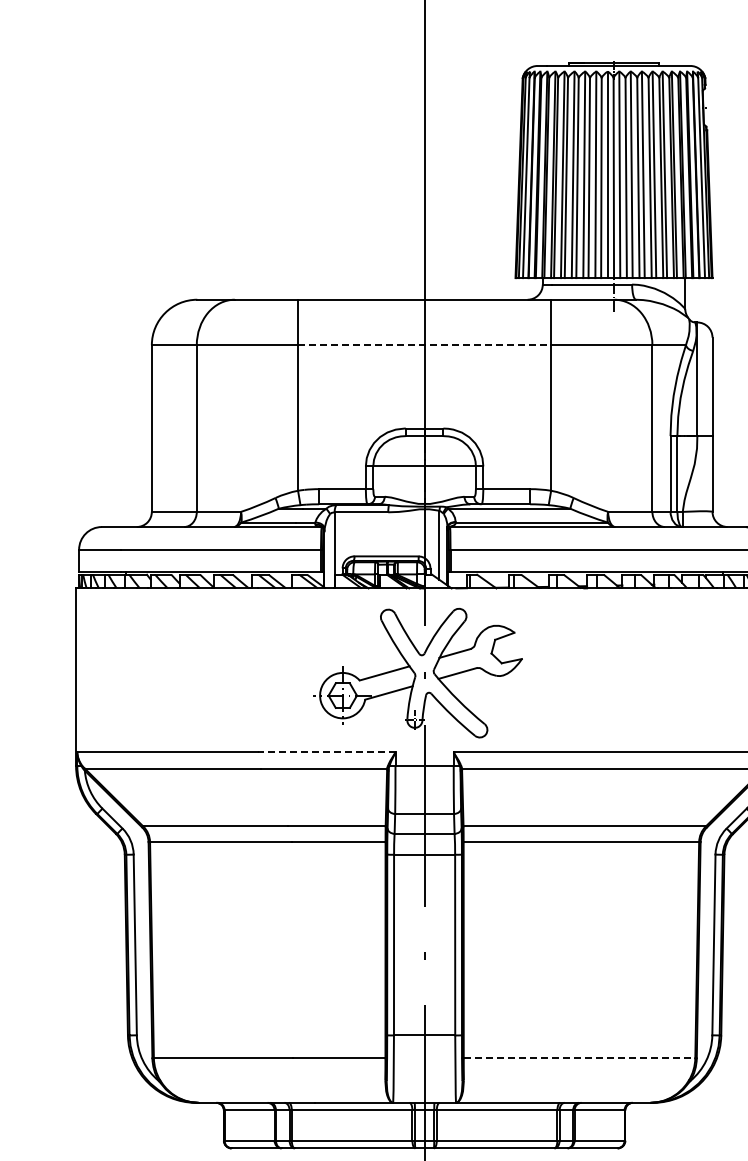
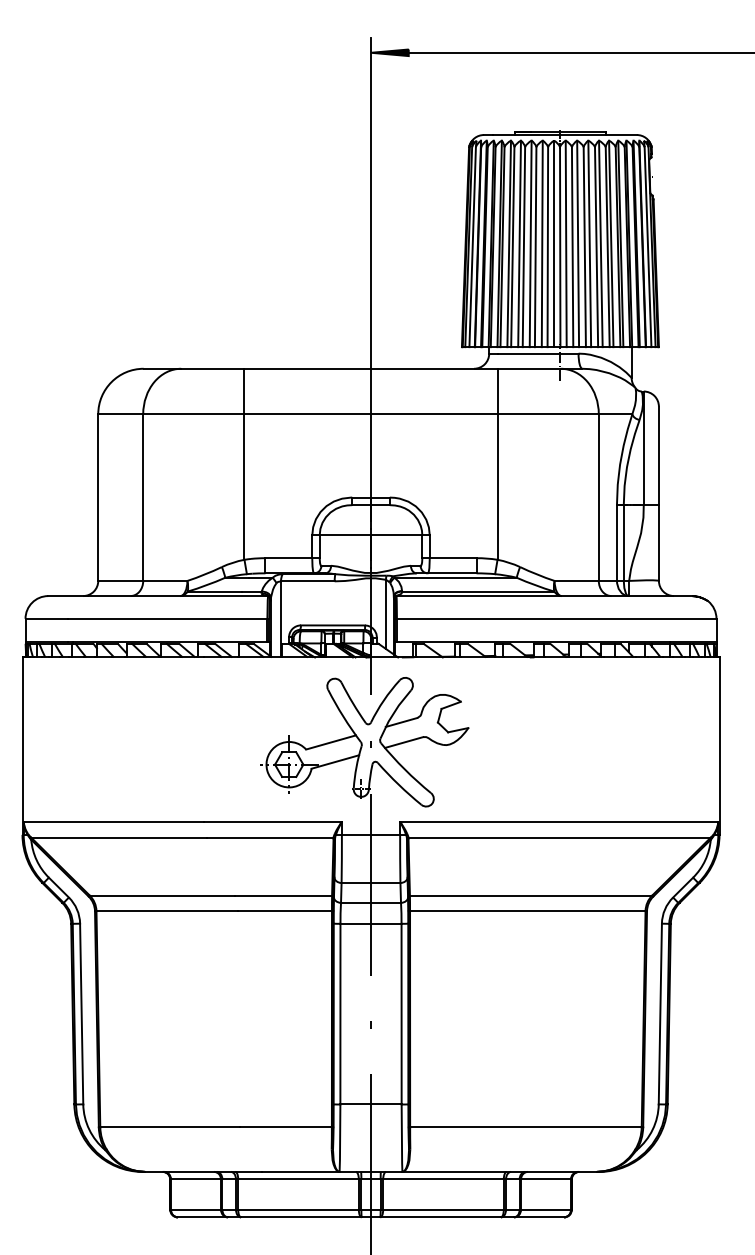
line: (425, 345) -> (371, 414), dashed -> solid
line: (326, 752) -> (272, 821), dashed -> solid
line: (579, 1058) -> (525, 1127), dashed -> solid

